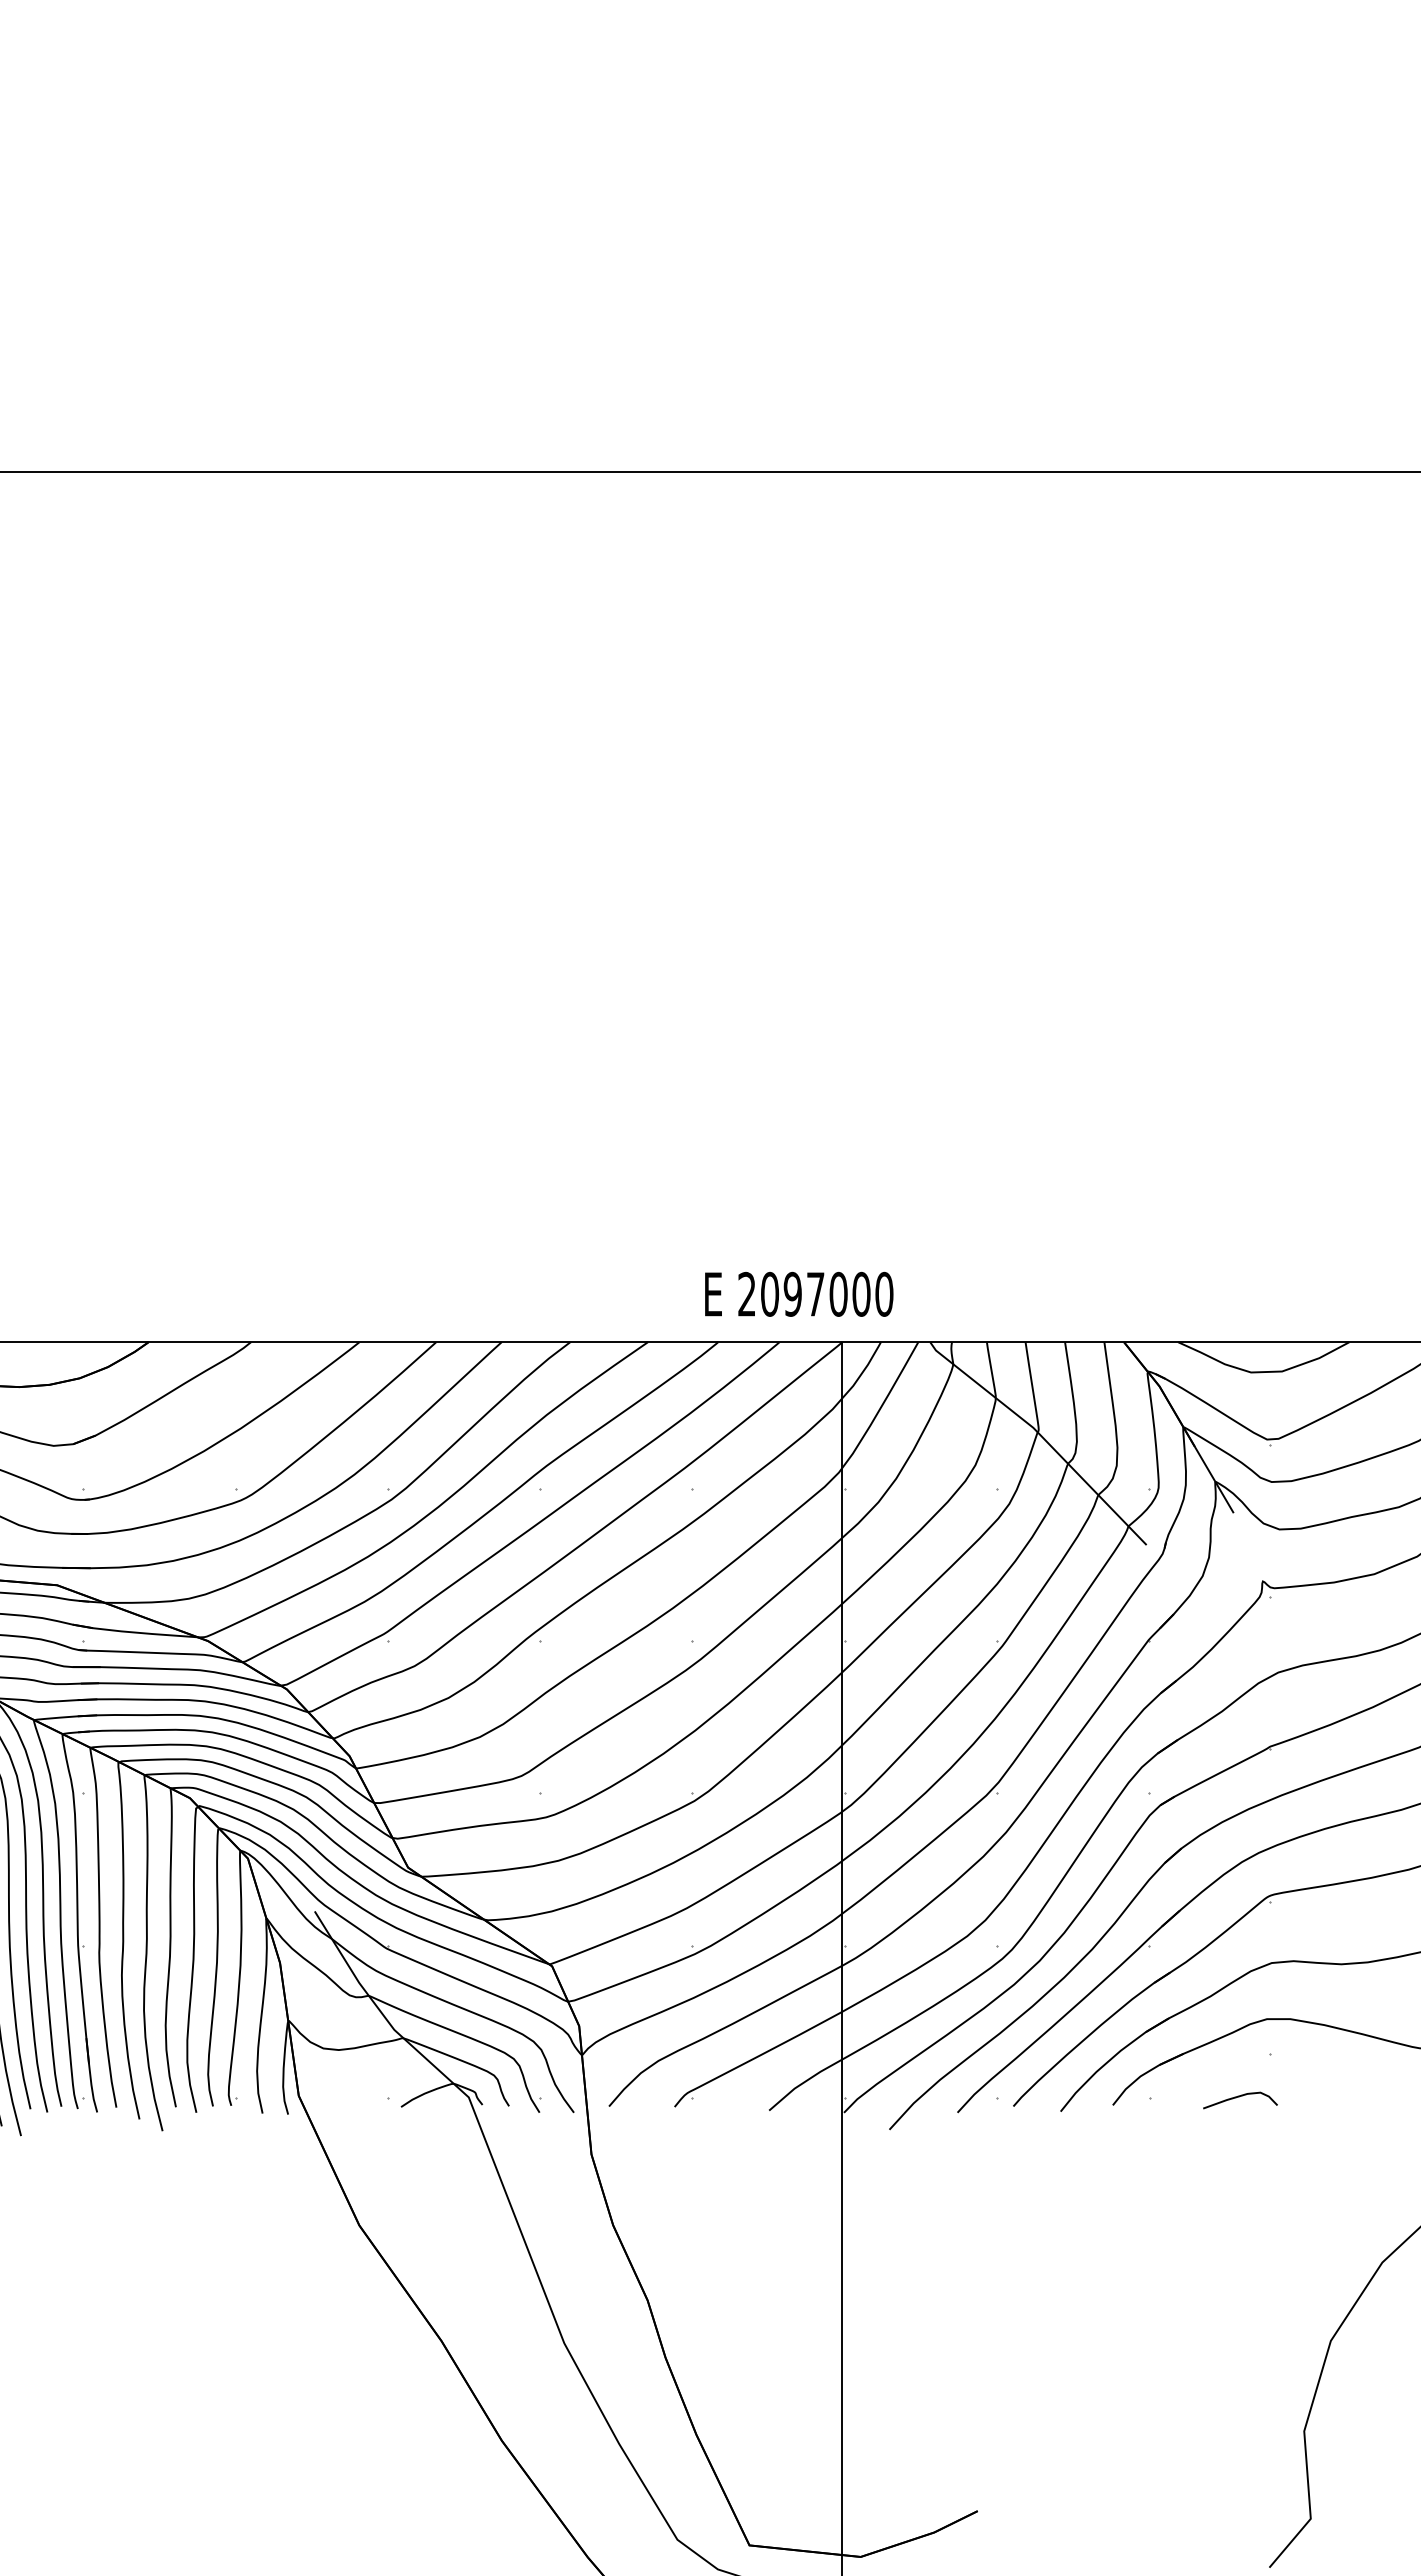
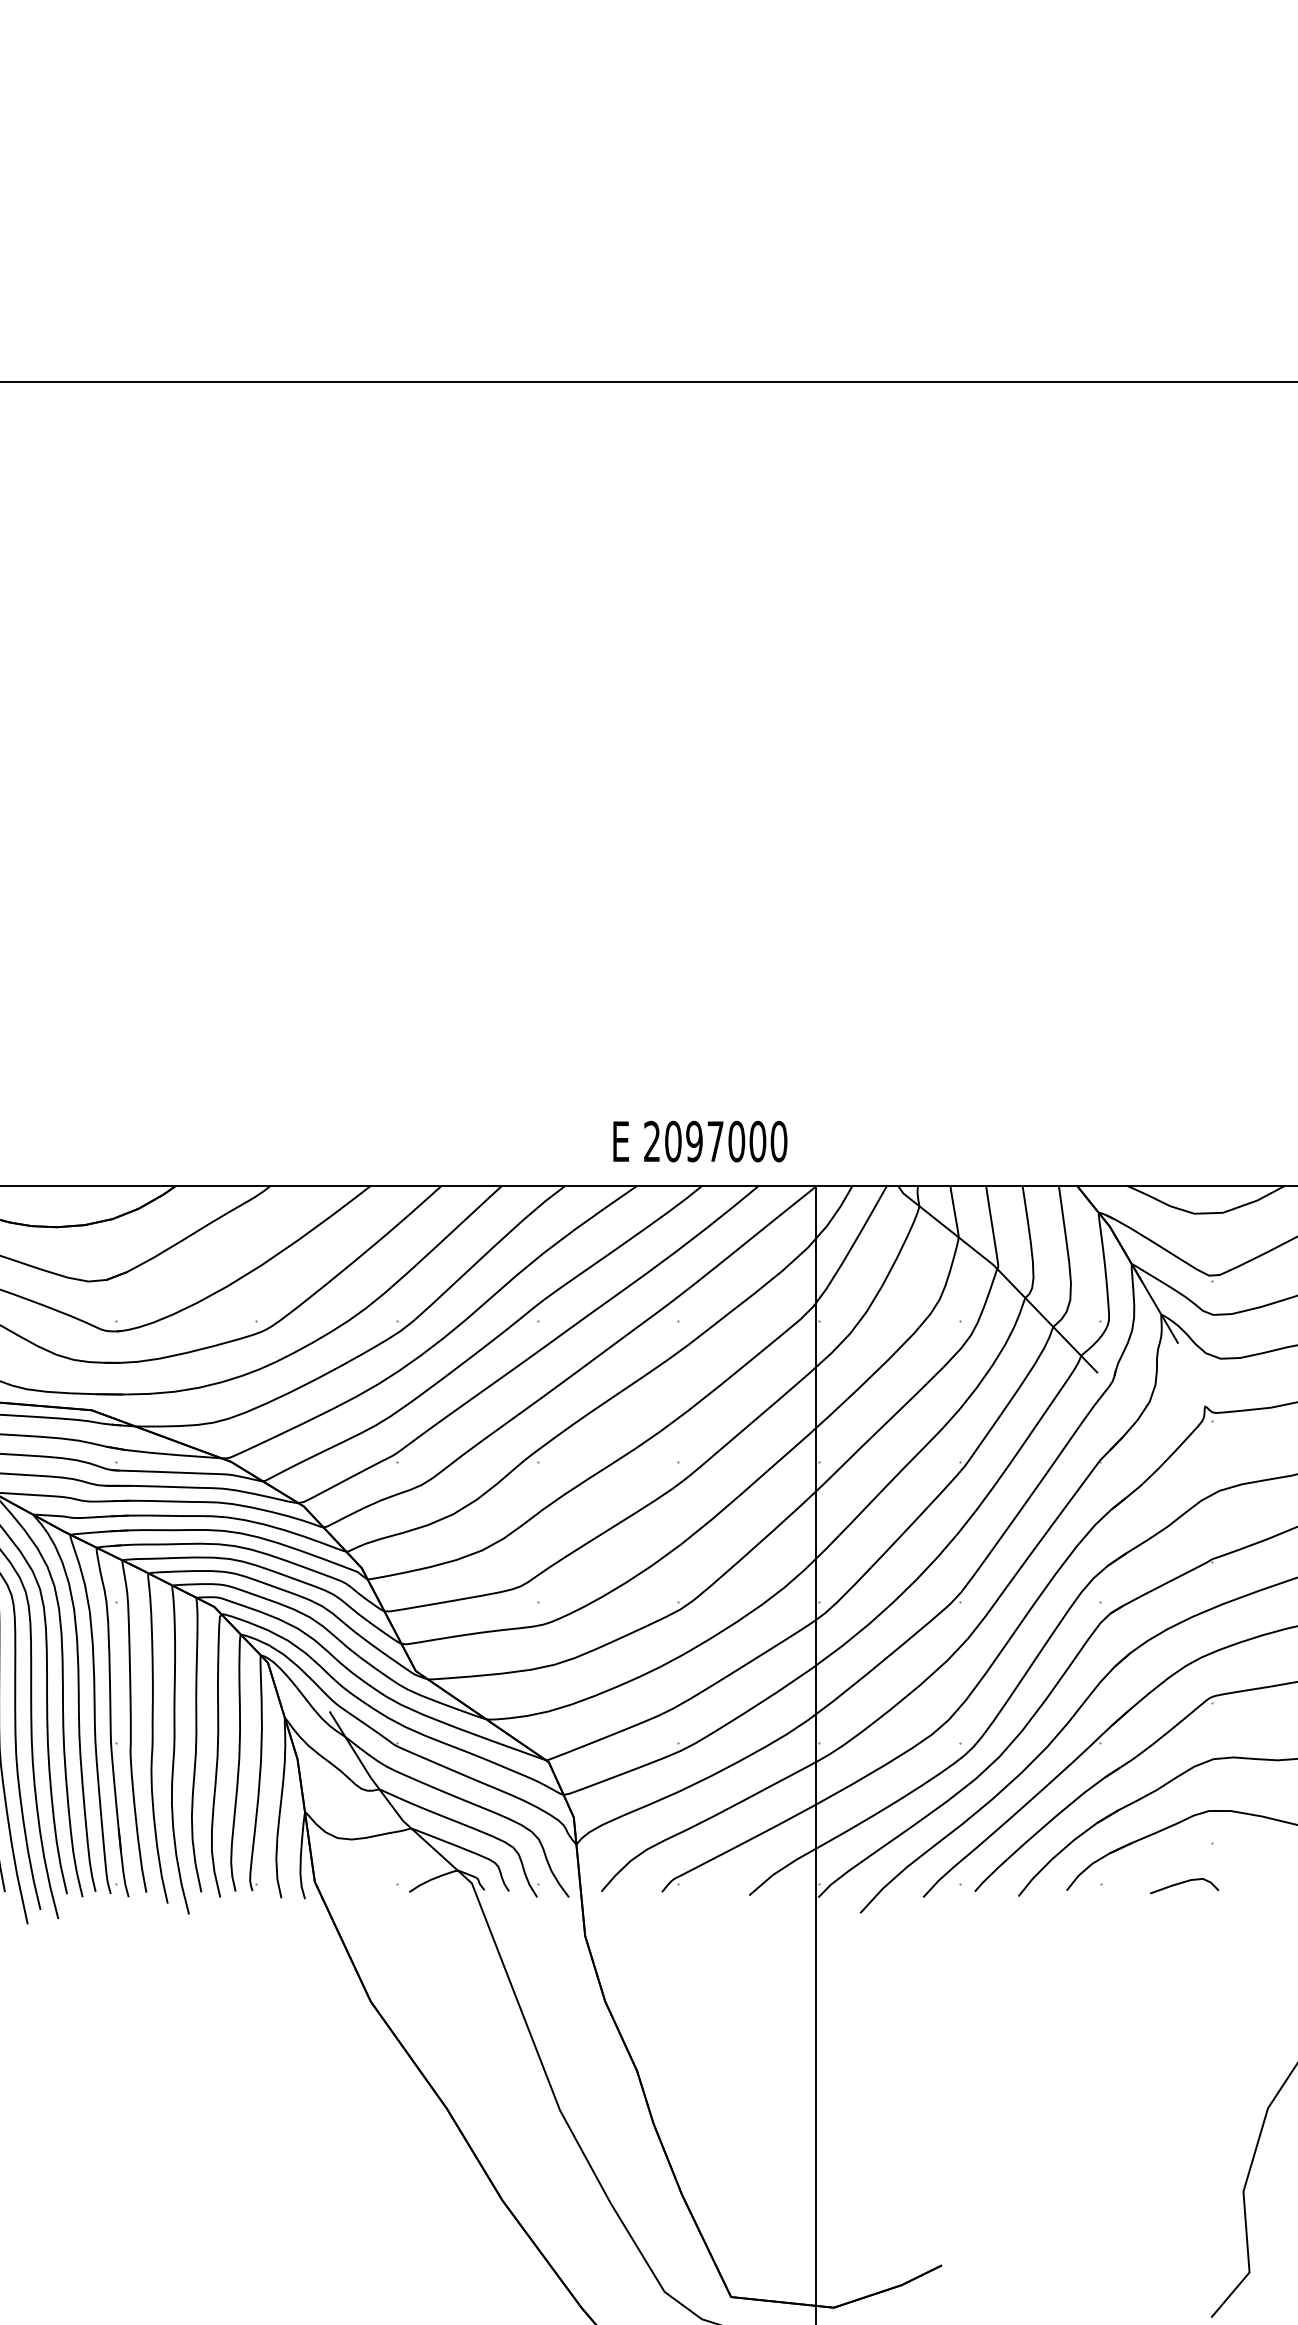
text: (799, 1293) -> (700, 1140), moved

